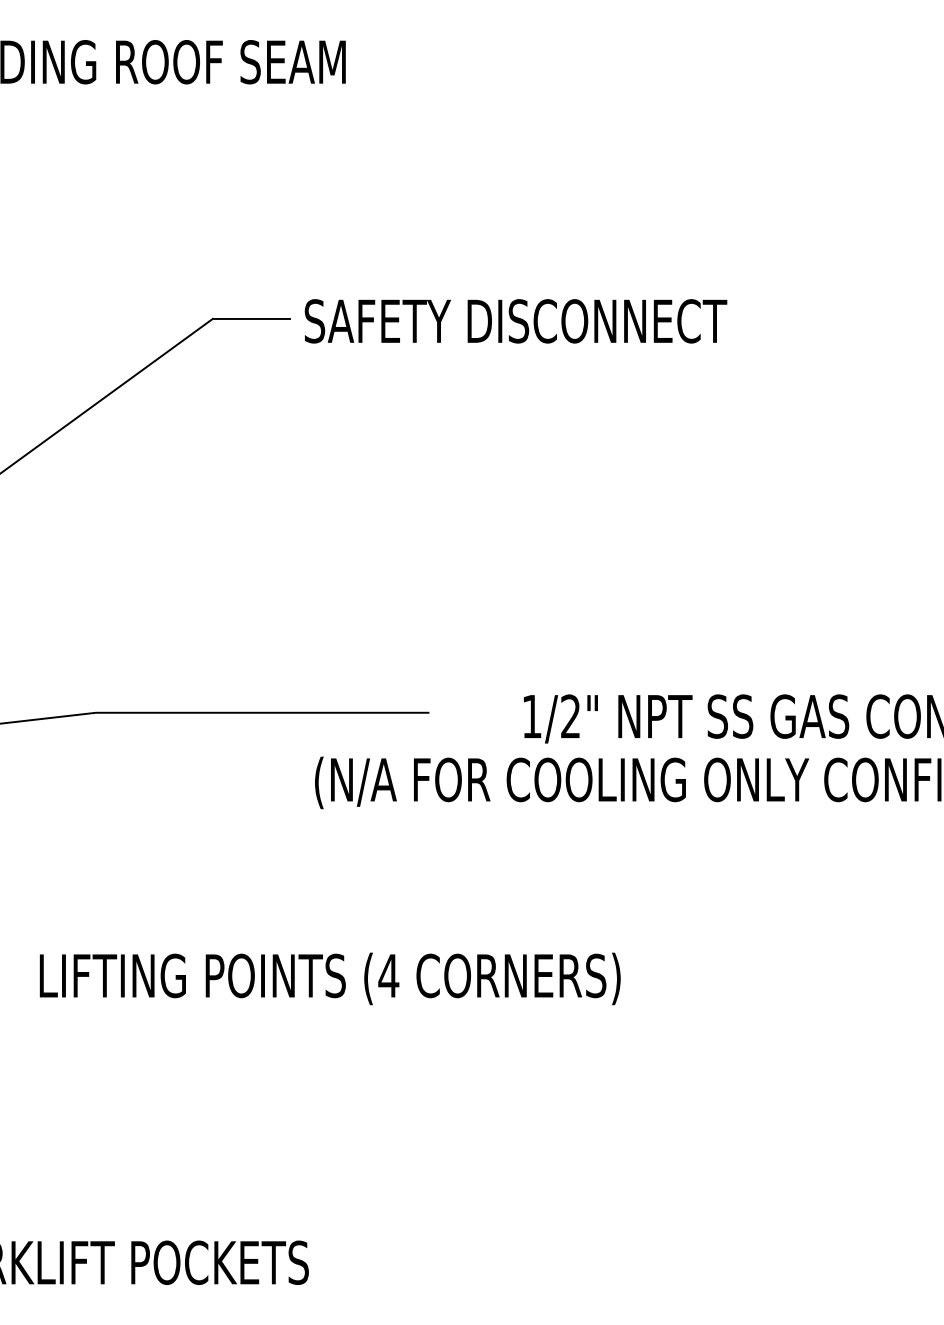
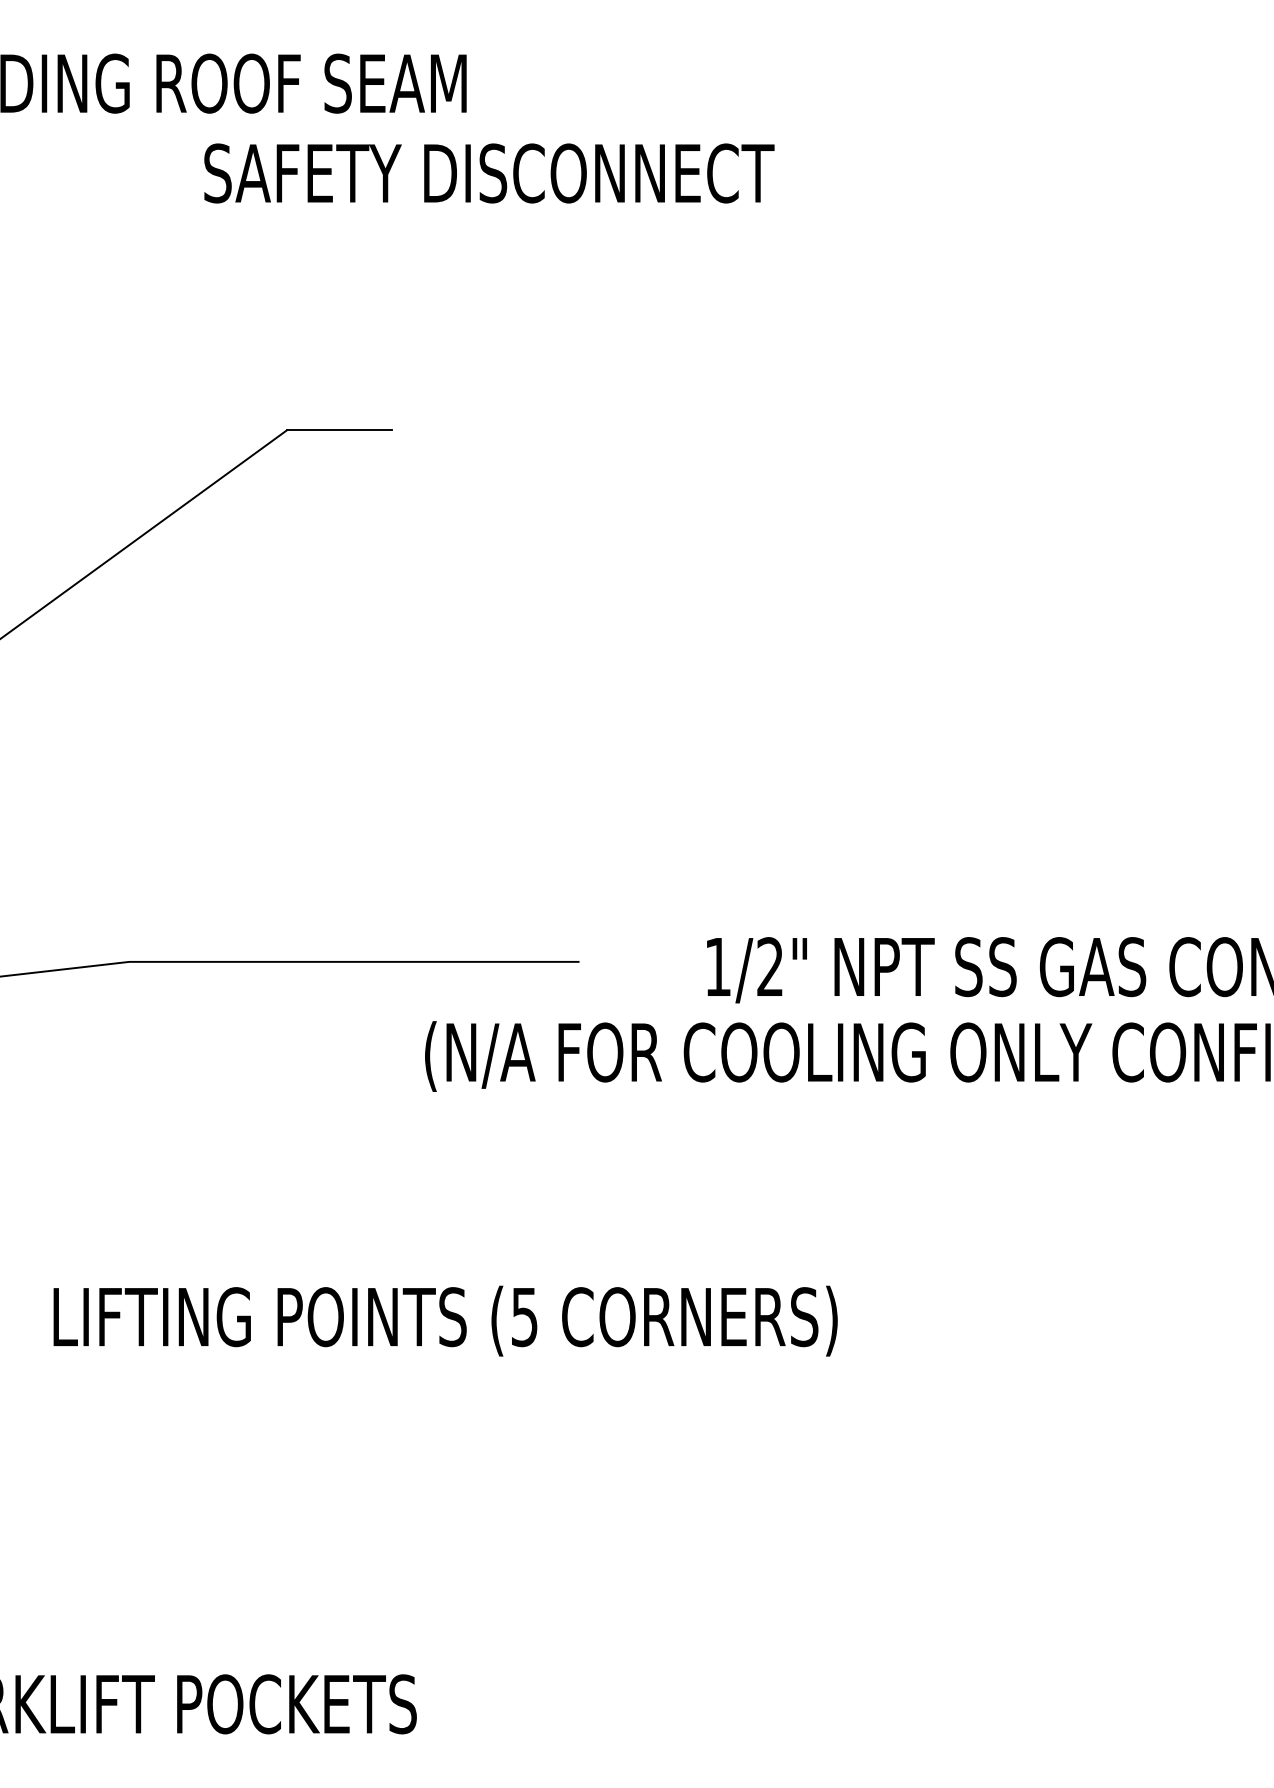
text: (516, 321) -> (489, 173), moved
text: (388, 976) -> (524, 1317), (4 -> (5

